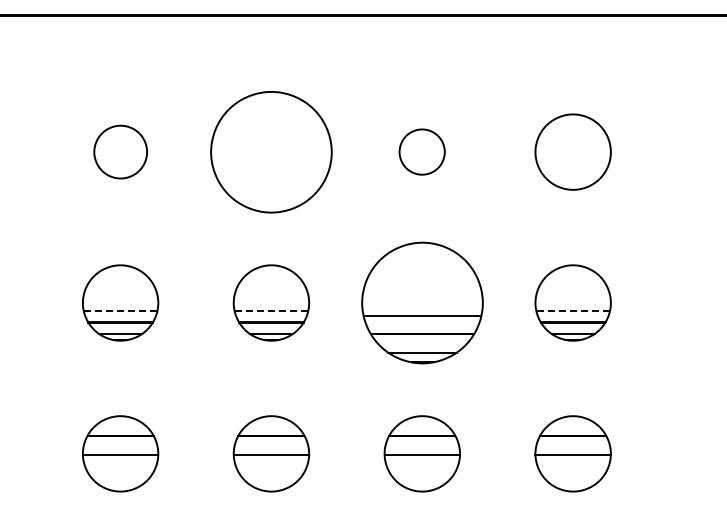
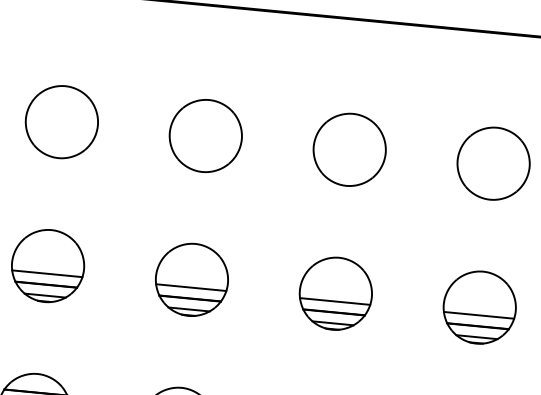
part: (120, 151) -> (61, 121), size x1.43
part: (271, 151) -> (205, 135), size x0.62
part: (421, 151) -> (349, 149), size x1.67
part: (421, 302) -> (335, 293), size x0.62
line: (120, 311) -> (47, 274), dashed -> solid
line: (271, 311) -> (191, 288), dashed -> solid
line: (573, 311) -> (479, 315), dashed -> solid

